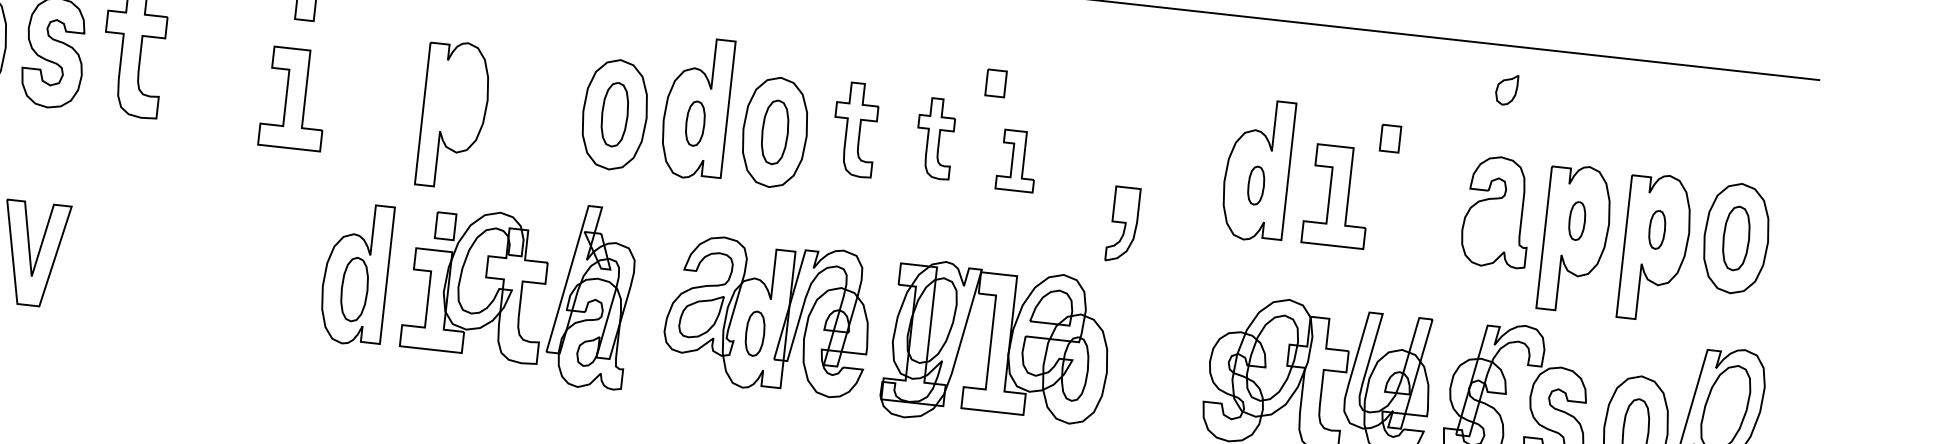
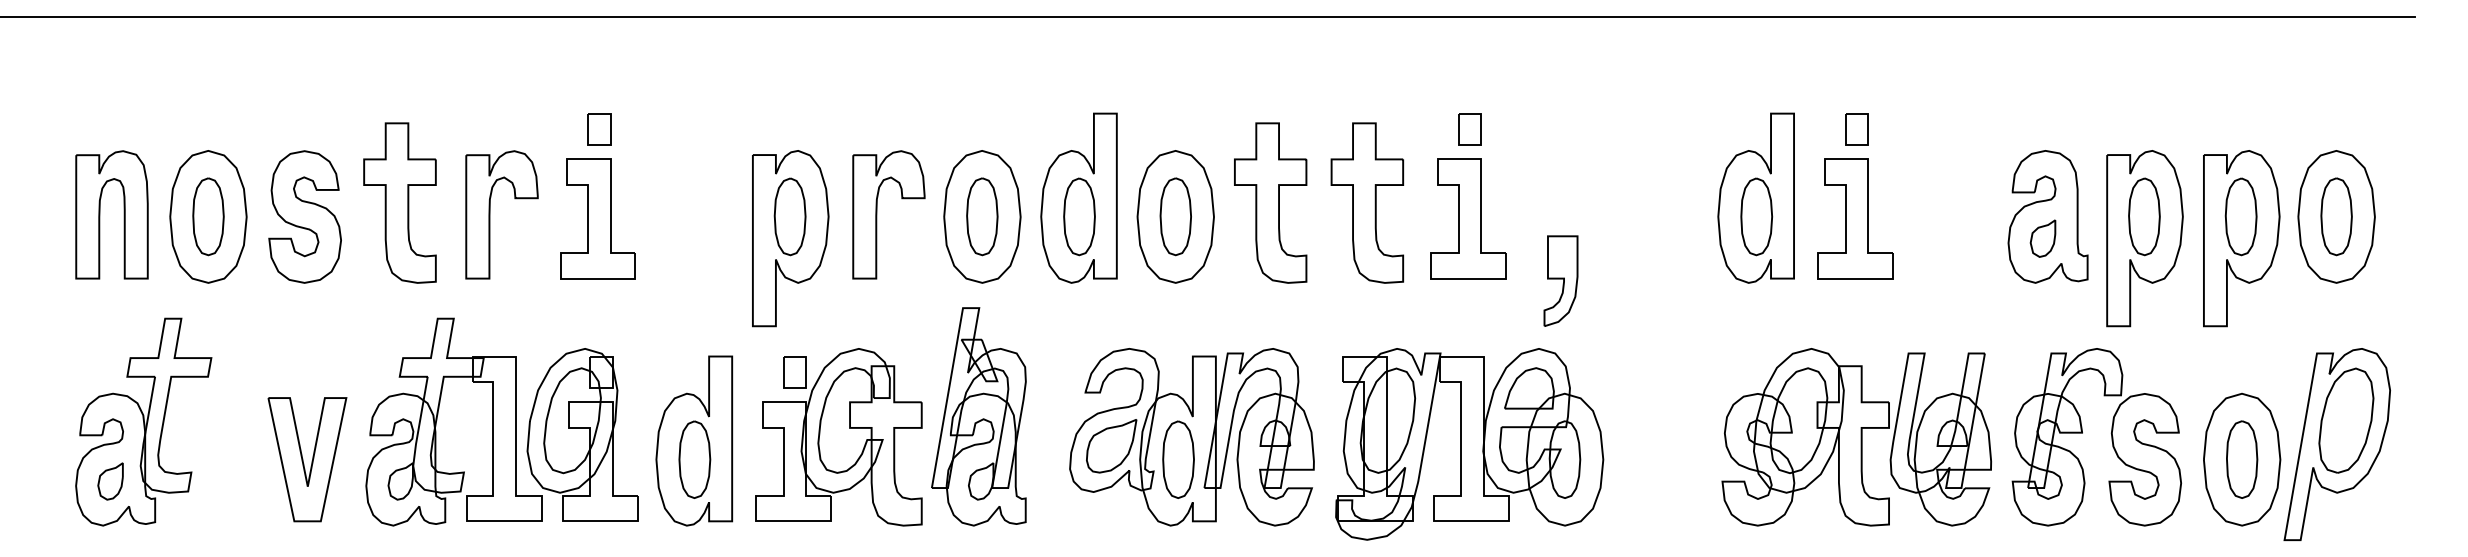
part: (207, 67) -> (490, 214), added
part: (995, 83) -> (1469, 129), moved
part: (1506, 89) -> (2042, 238), moved
part: (455, 96) -> (789, 216), added
part: (294, 98) -> (597, 218), moved
part: (528, 103) -> (877, 214), added
part: (695, 123) -> (1079, 216), size x1.43
part: (854, 129) -> (1270, 202), size x1.43
part: (935, 138) -> (1367, 202), size x1.67
part: (1390, 138) -> (1856, 129), moved
part: (1017, 160) -> (1468, 218), size x1.67
part: (1256, 185) -> (1756, 216), size x1.67
part: (1577, 220) -> (2144, 216), size x1.67
part: (1122, 224) -> (1560, 280), moved
part: (1656, 229) -> (2240, 216), size x1.67
part: (198, 240) -> (501, 421), added
part: (591, 297) -> (978, 416), moved
part: (755, 333) -> (1178, 459), size x1.43

